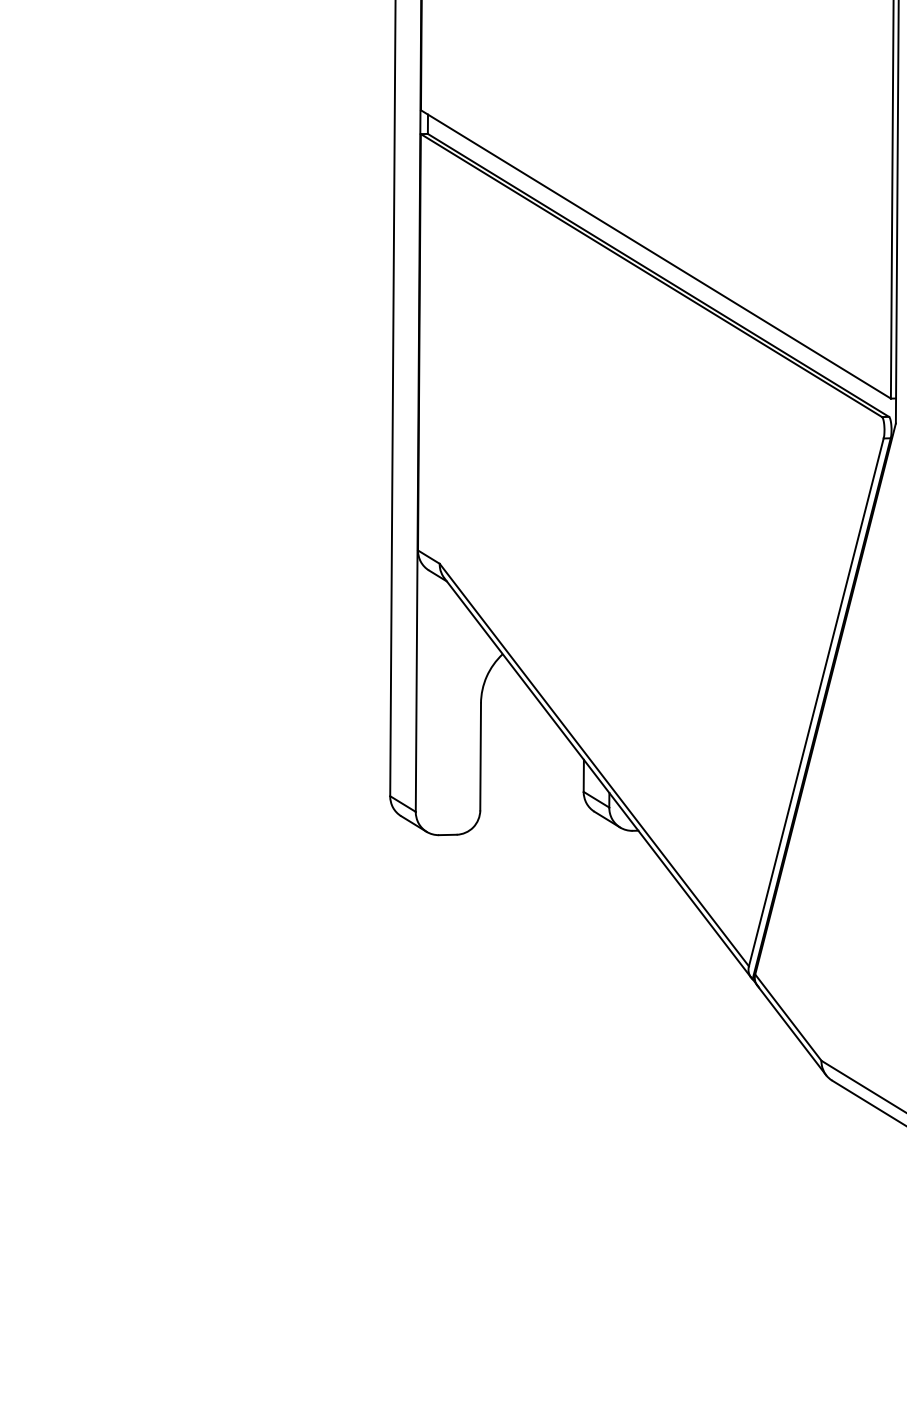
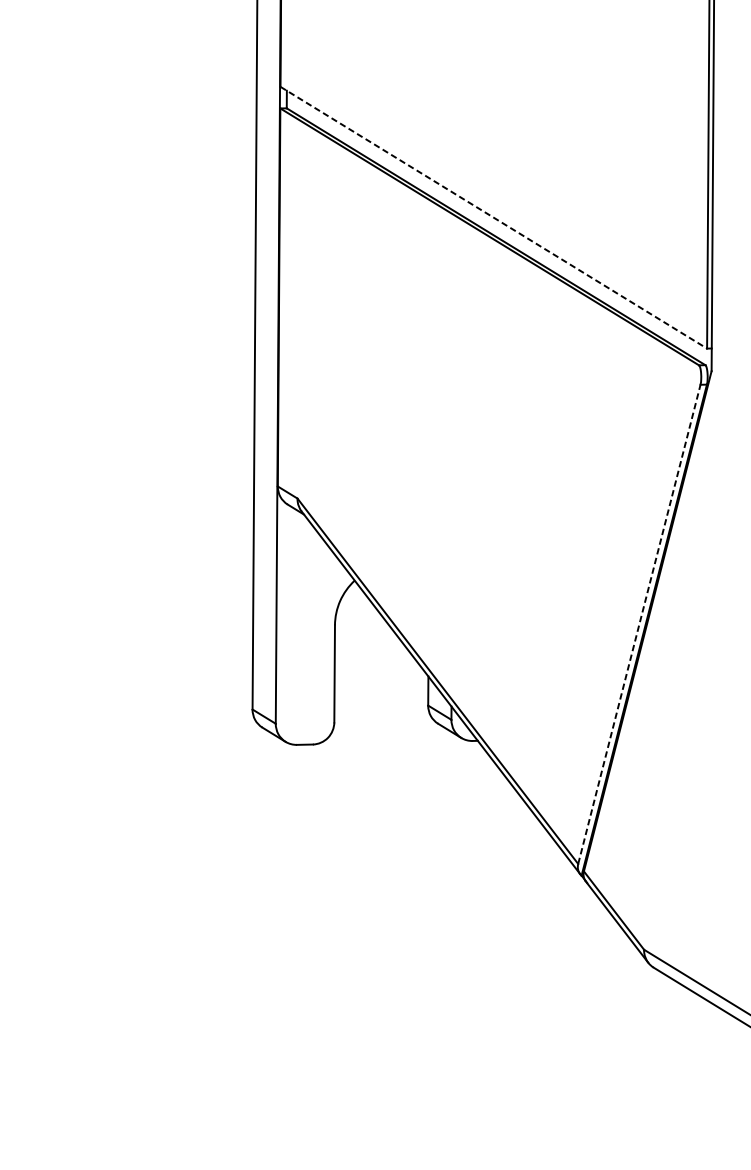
line: (655, 254) -> (493, 217), solid -> dashed
line: (816, 701) -> (639, 623), solid -> dashed

